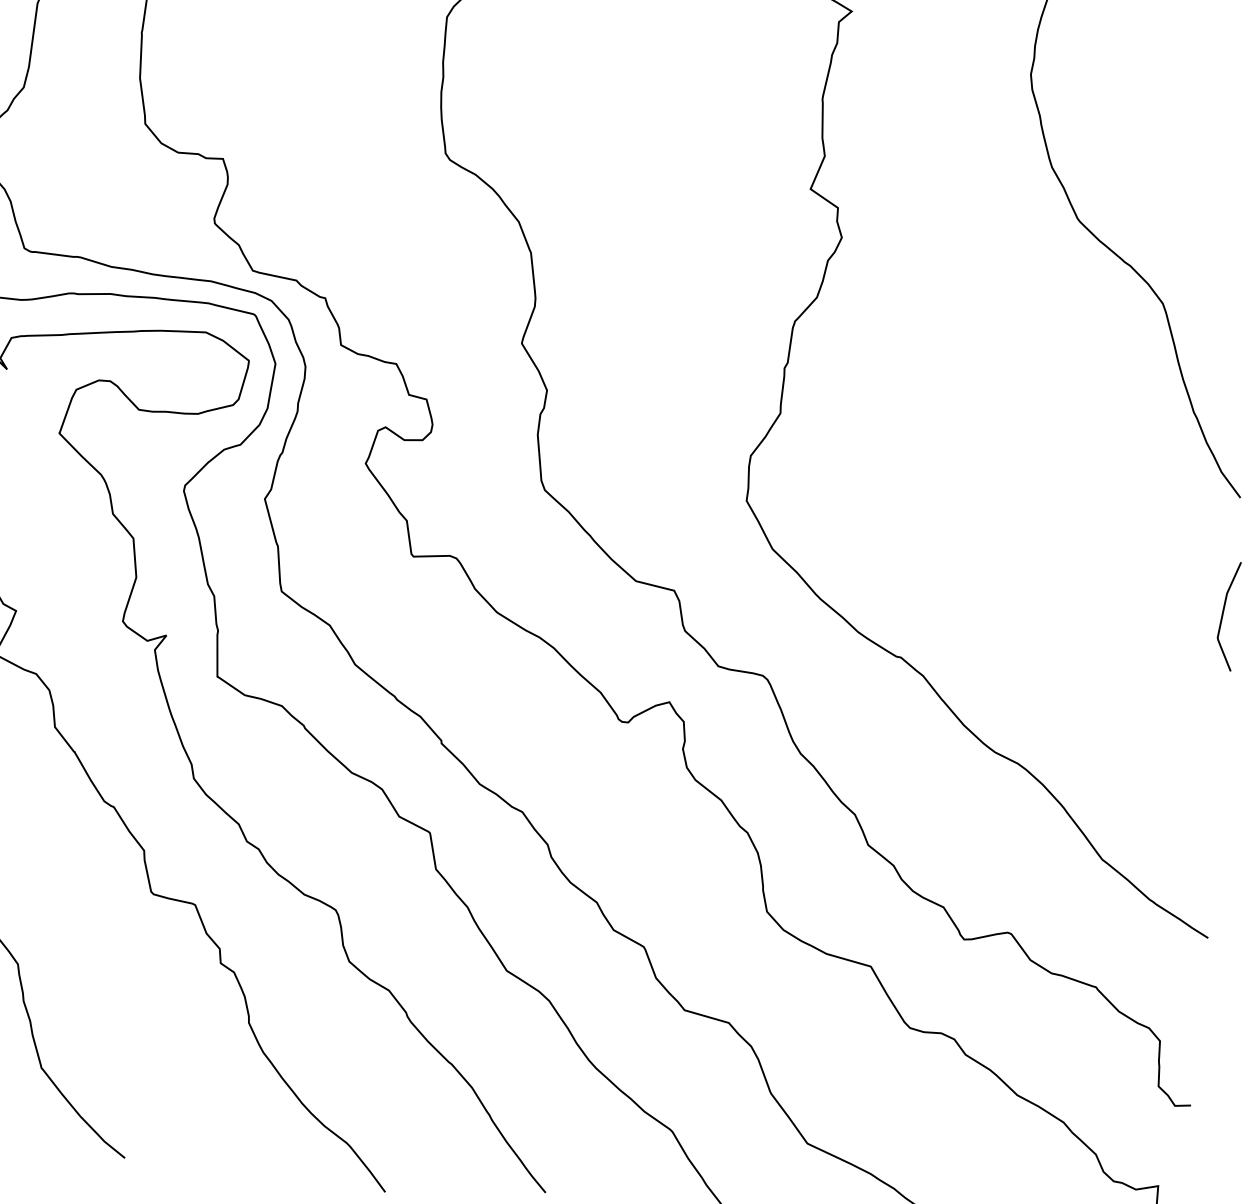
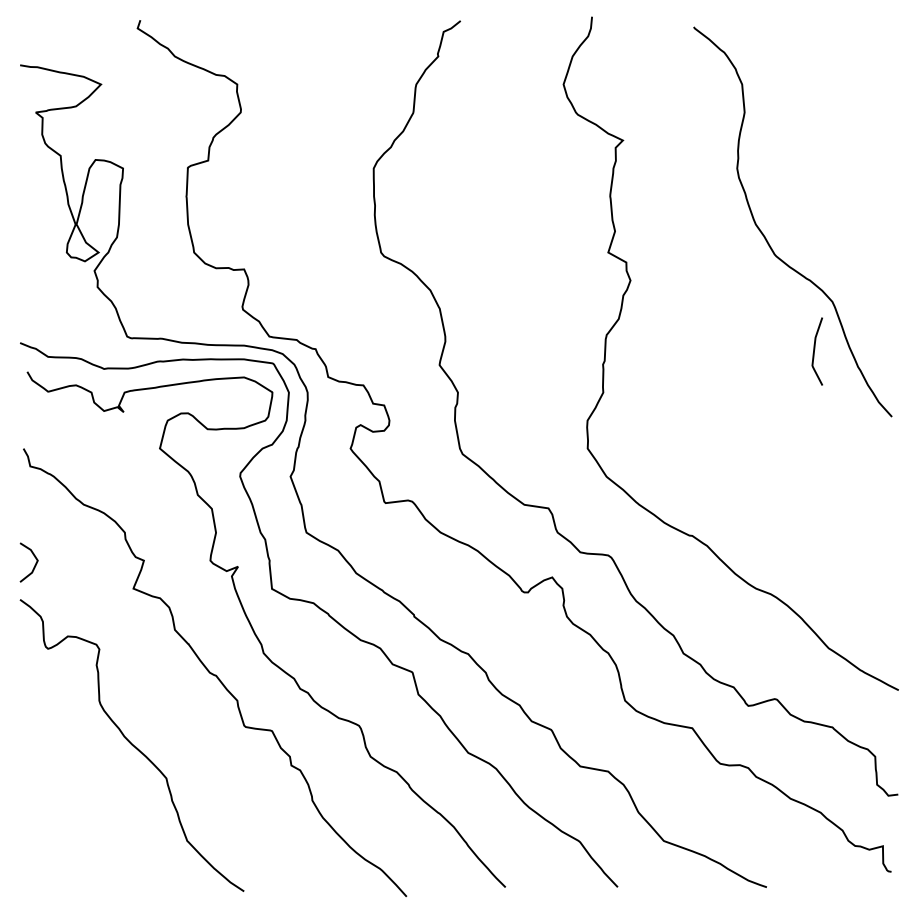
curve: (1223, 615) -> (814, 351), moved

